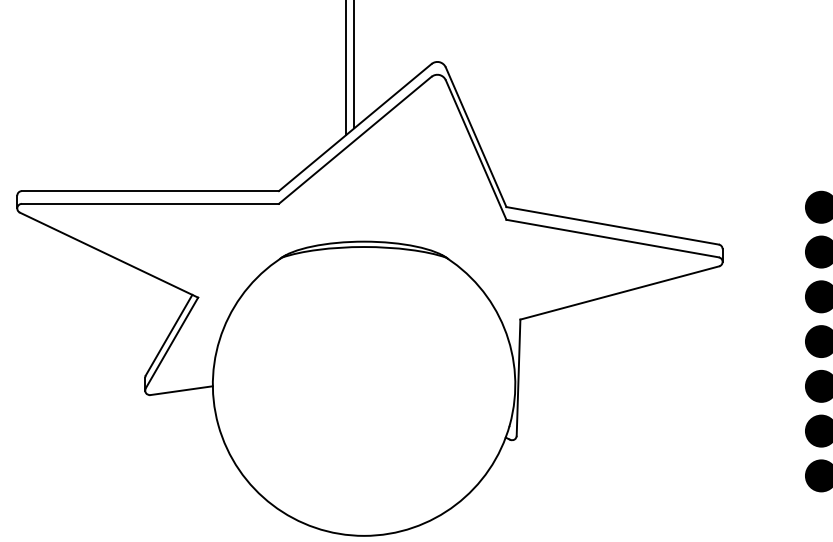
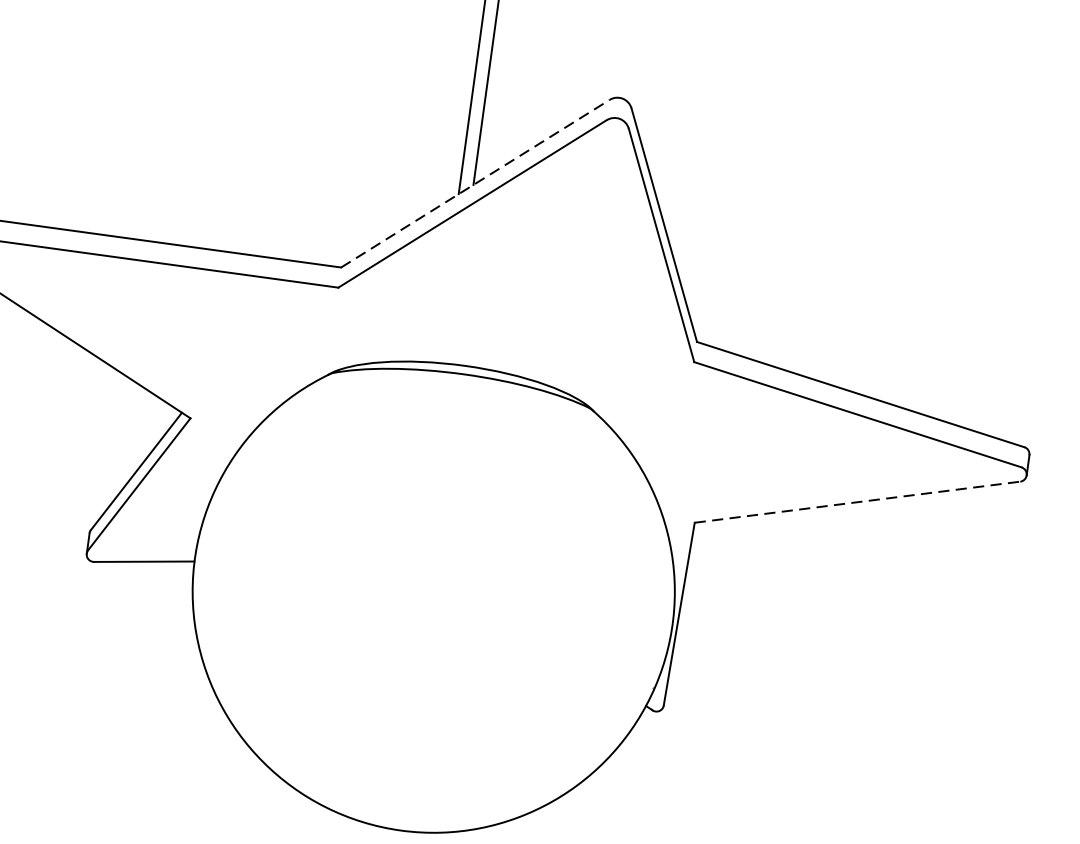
line: (355, 127) -> (475, 183), solid -> dashed
line: (619, 292) -> (857, 501), solid -> dashed

